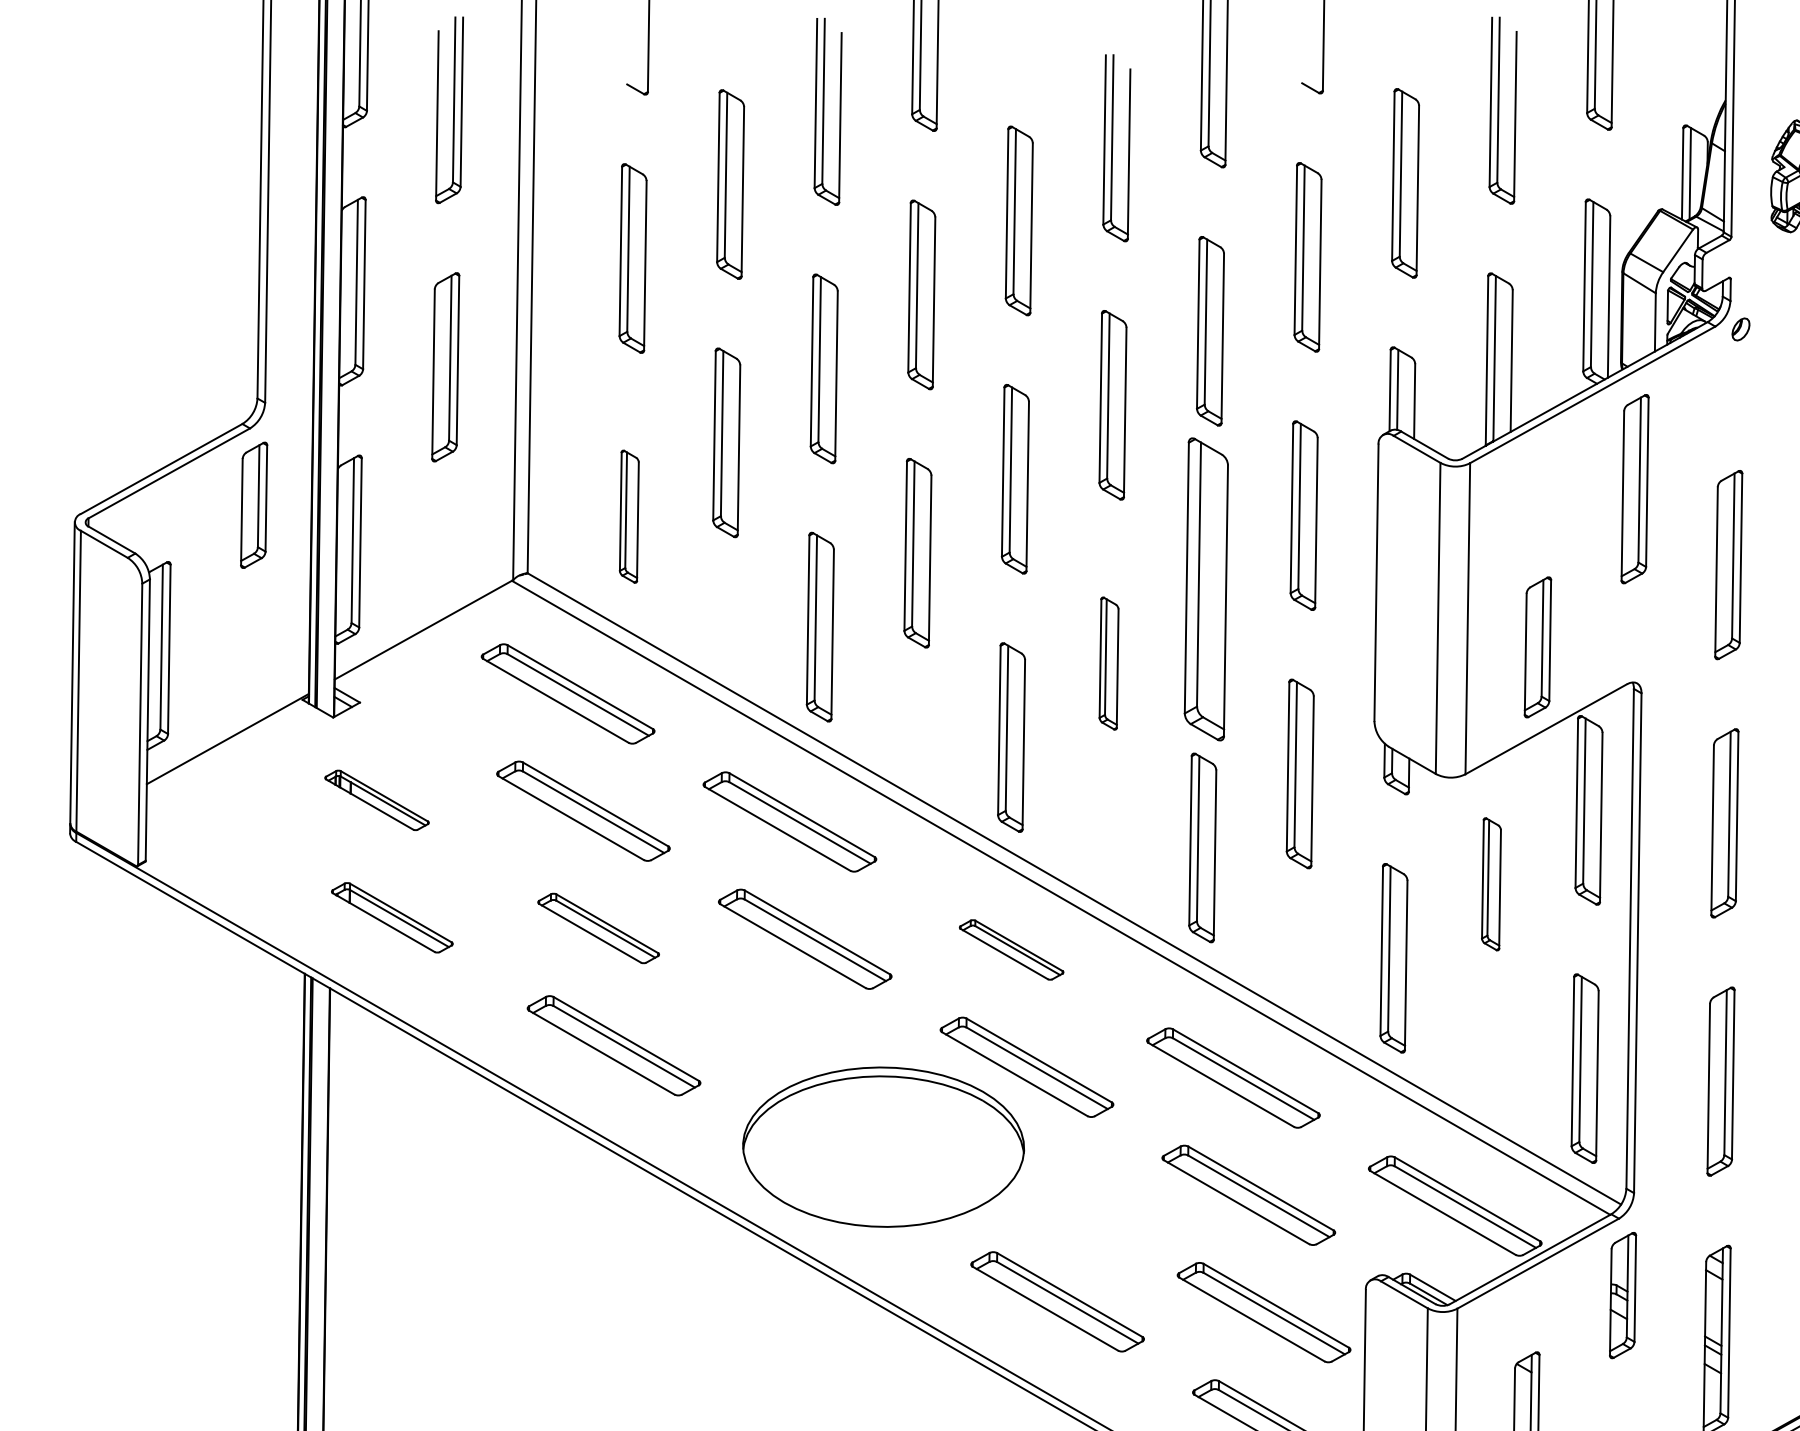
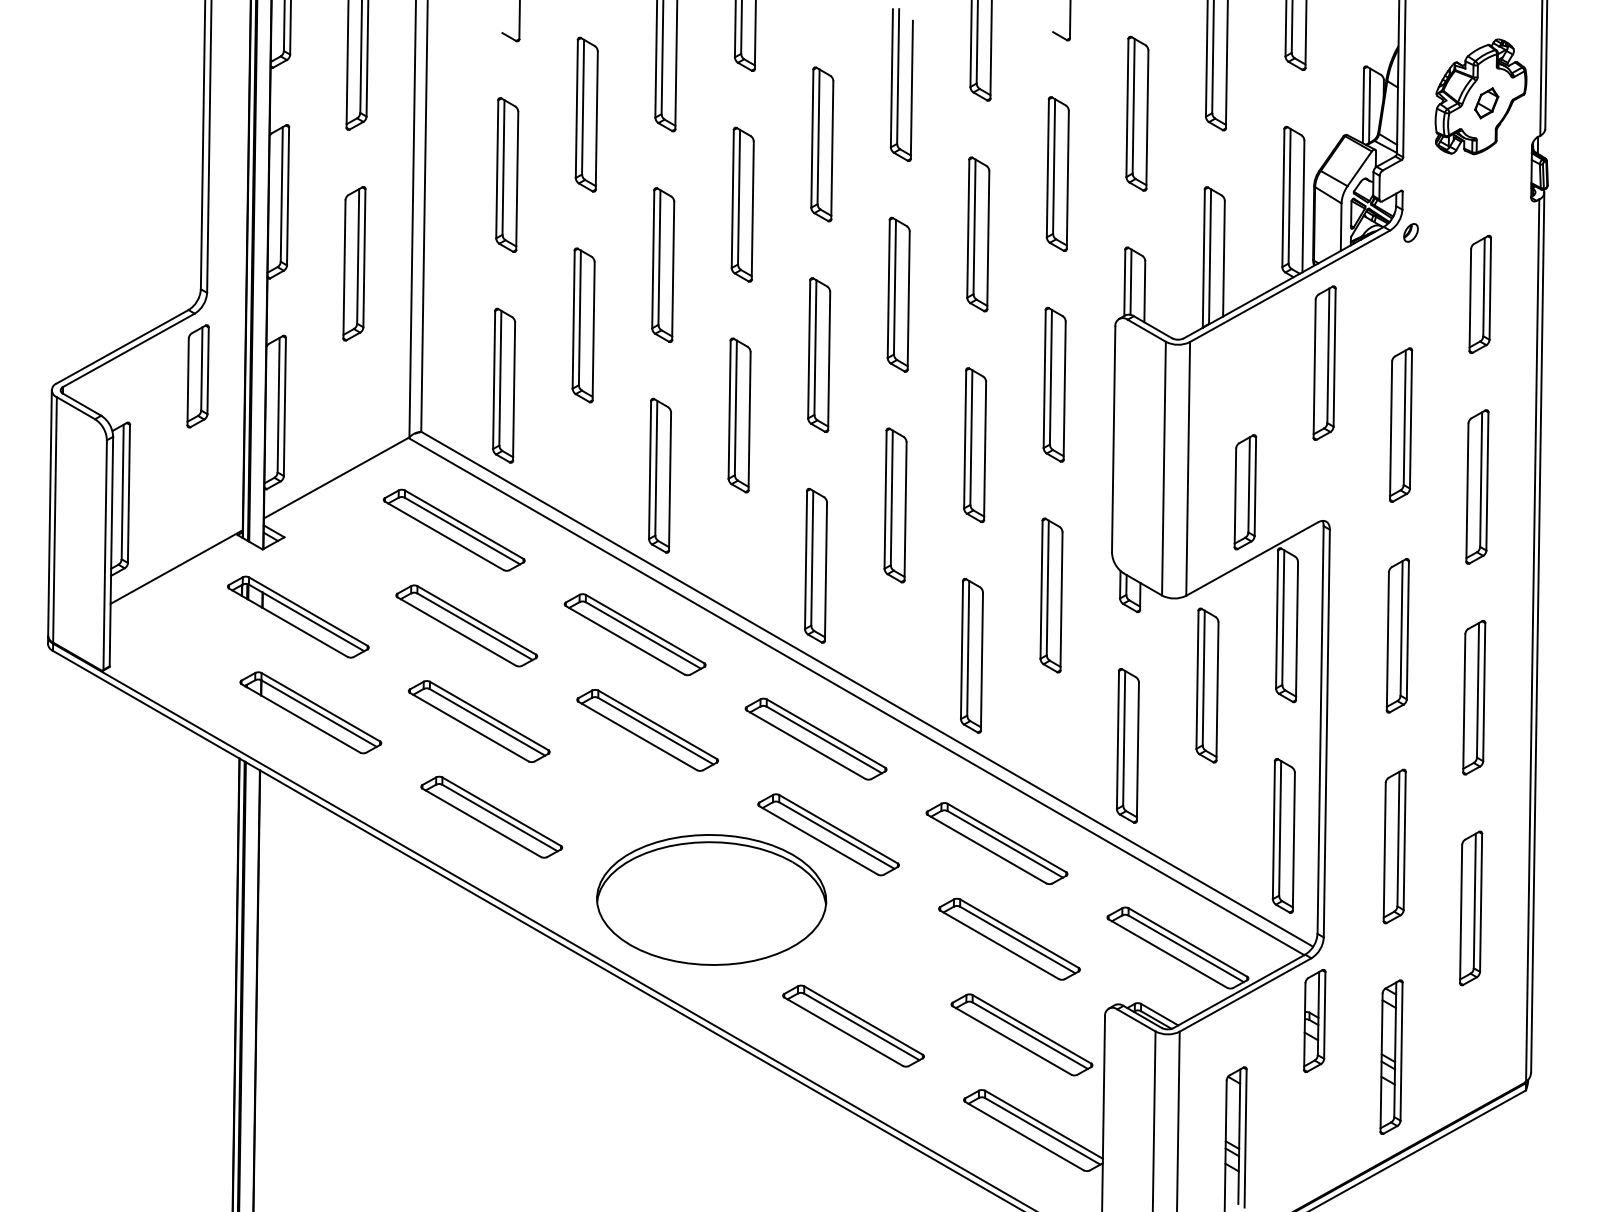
part: (629, 516) -> (504, 385), size x1.43
part: (1207, 590) -> (975, 445), size x0.62
part: (1109, 663) -> (895, 505), size x1.43
part: (377, 799) -> (298, 616), size x1.67
part: (1491, 884) -> (1207, 685), size x1.43
part: (391, 917) -> (310, 712), size x1.43
part: (597, 928) -> (478, 721), size x1.43
part: (1010, 949) -> (815, 738), size x1.67

